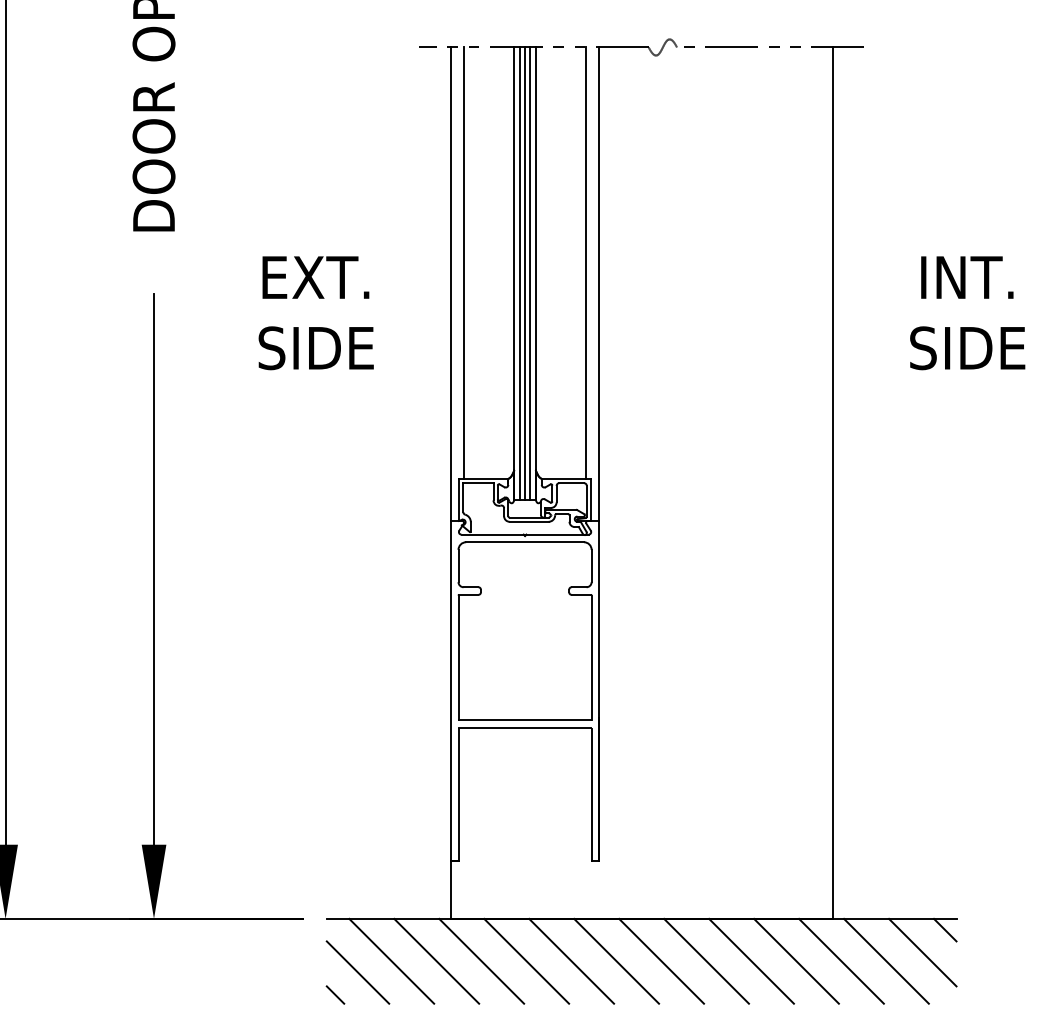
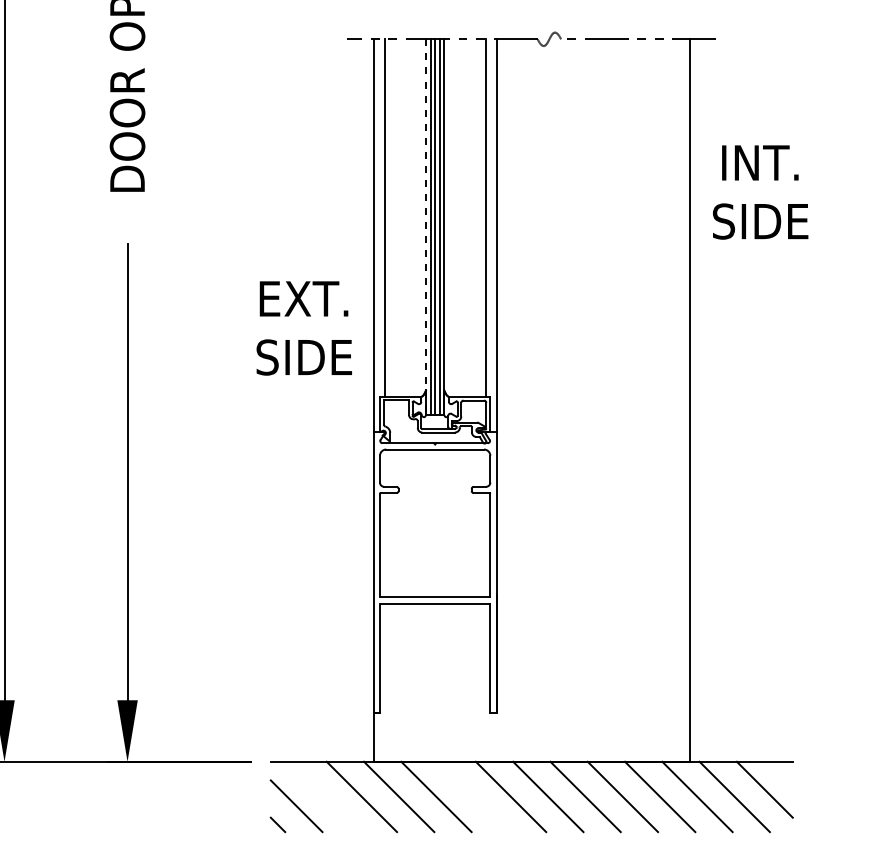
line: (514, 274) -> (426, 227), solid -> dashed
text: (315, 313) -> (303, 328), moved
text: (967, 313) -> (760, 192), moved
line: (945, 929) -> (783, 770), removed
line: (391, 960) -> (324, 796), removed
line: (571, 960) -> (473, 796), removed

